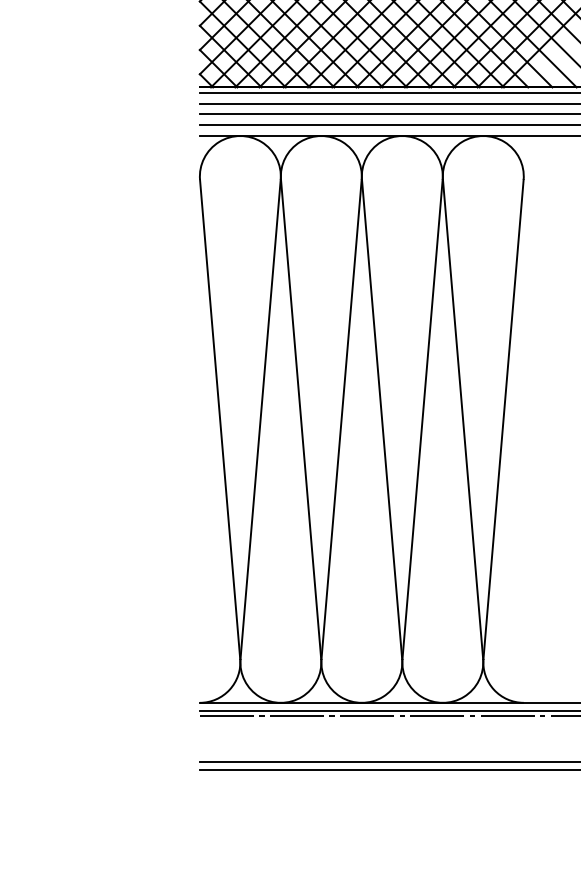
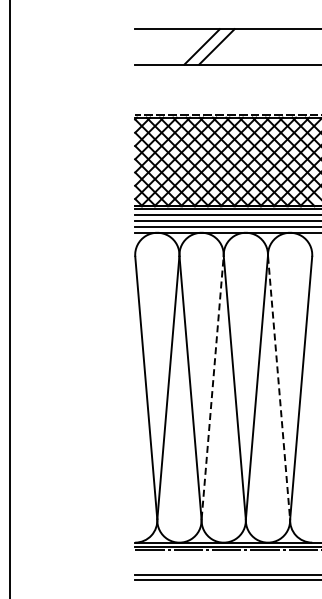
line: (341, 419) -> (212, 387), solid -> dashed
line: (463, 420) -> (279, 388), solid -> dashed

